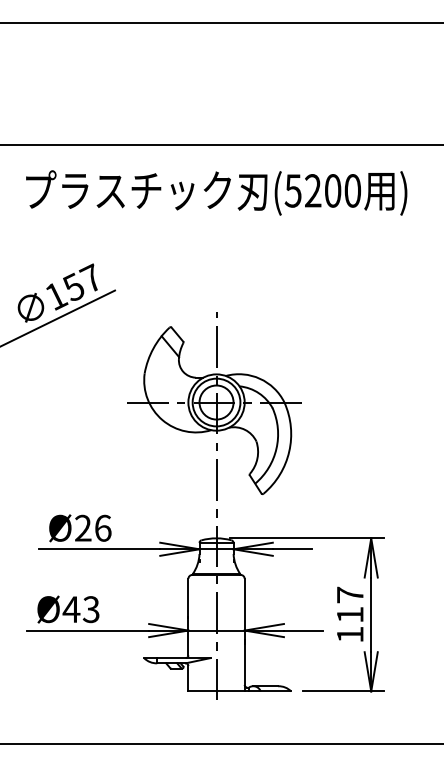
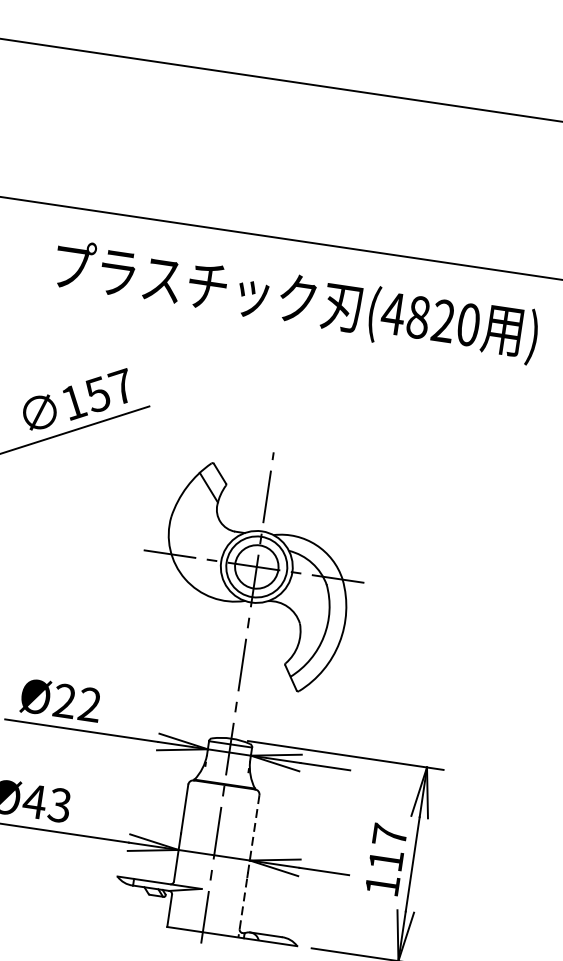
text: (312, 190) -> (417, 316), (5200 -> (4820
text: (103, 527) -> (90, 703), Ø26 -> Ø22
line: (244, 635) -> (248, 866), solid -> dashed

